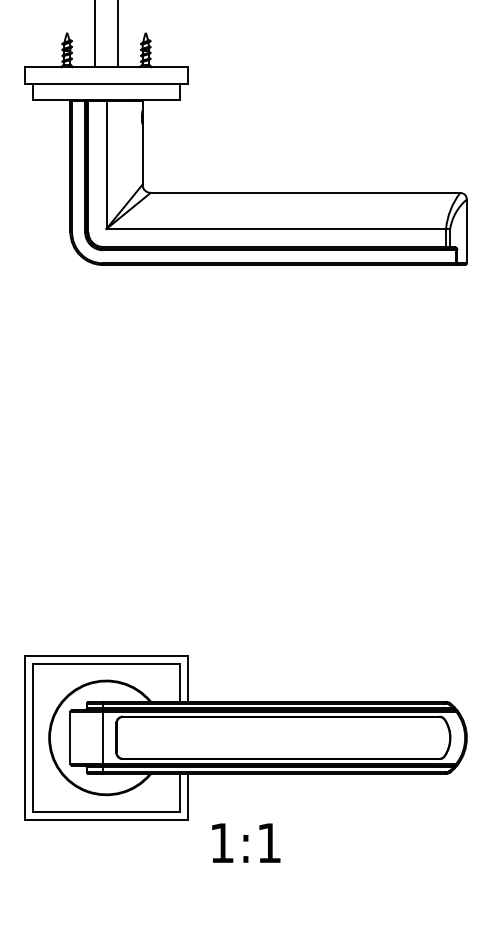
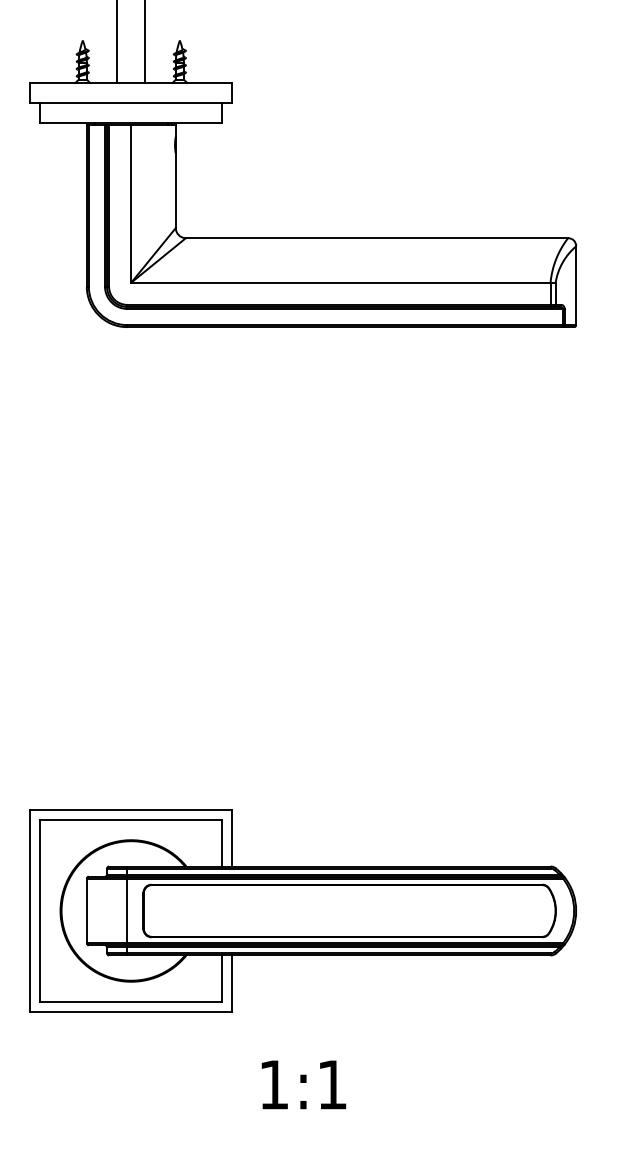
text: (245, 842) -> (303, 1084), moved

